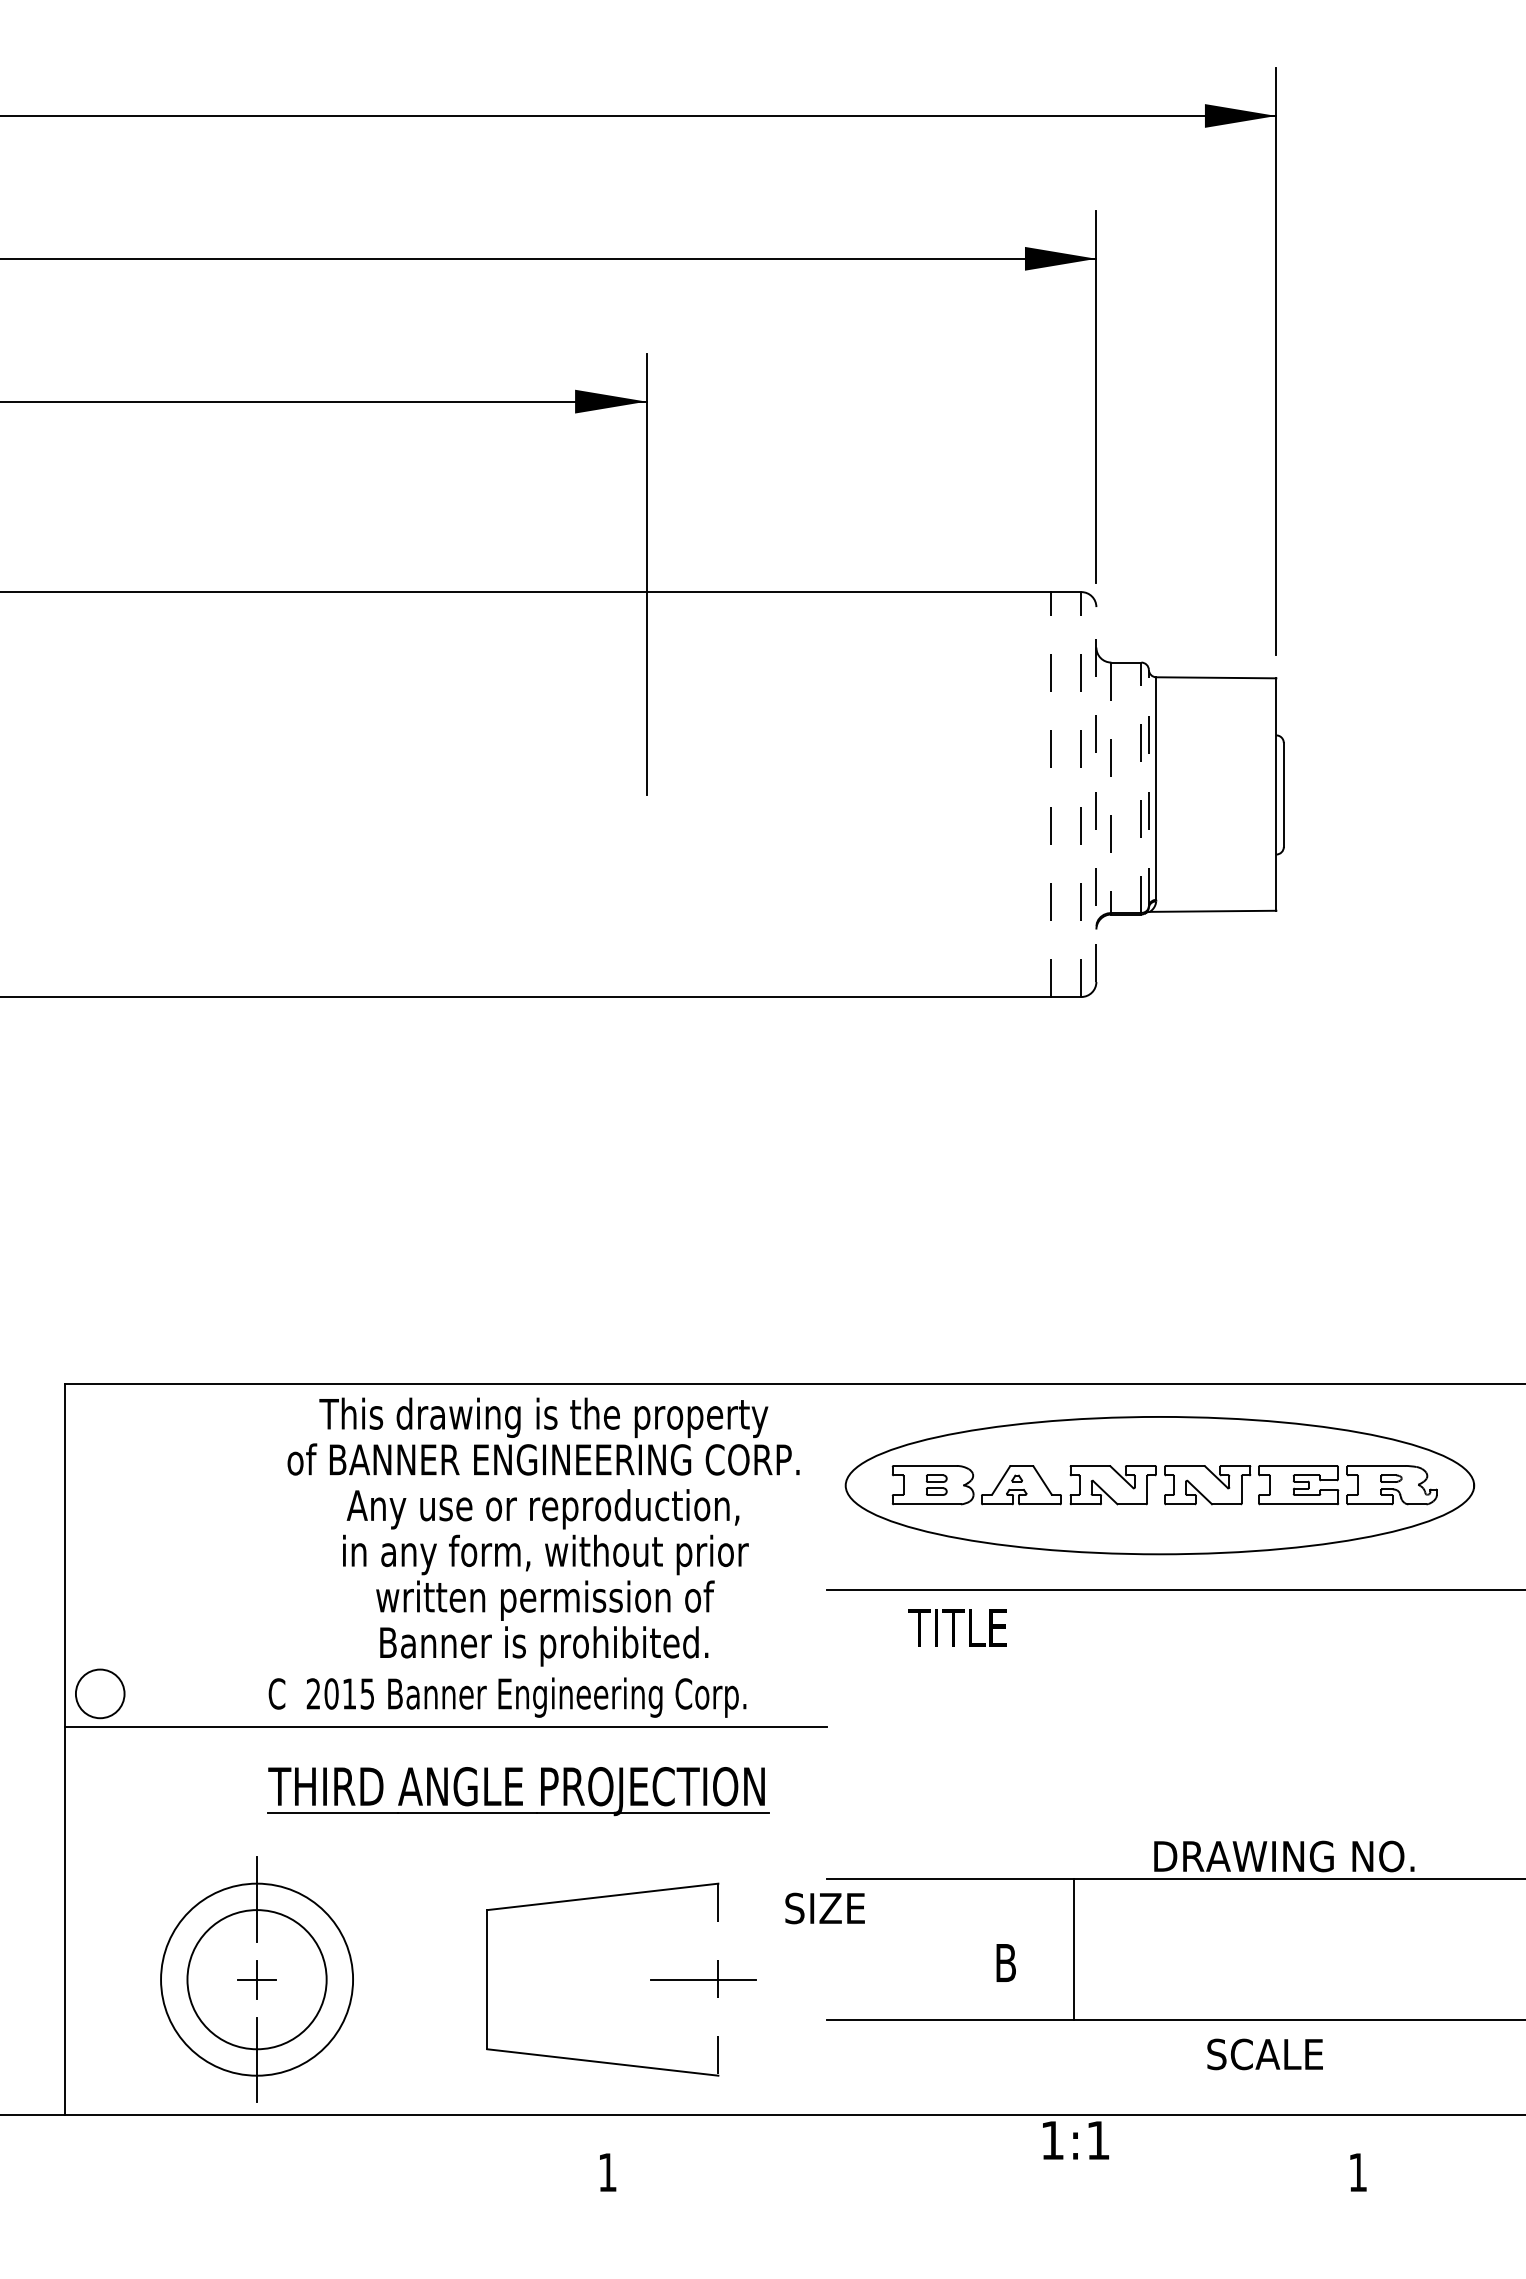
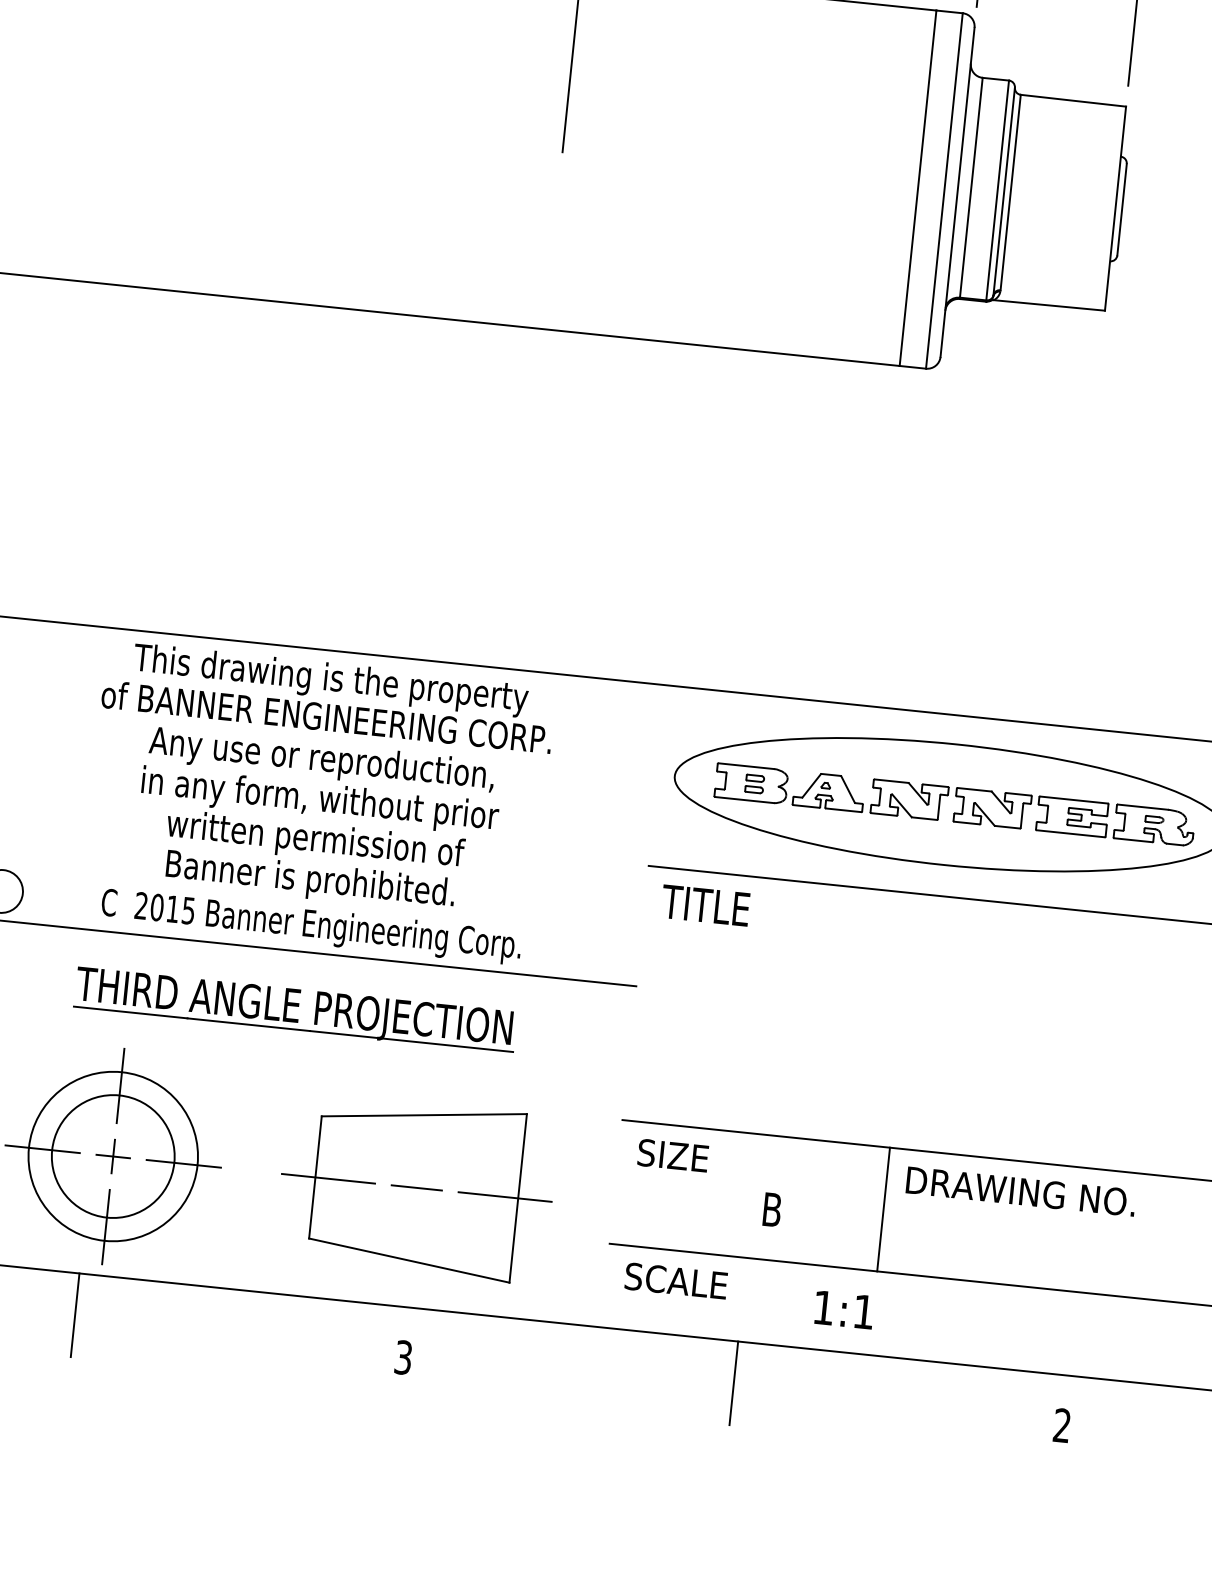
line: (1148, 787) -> (1003, 190), dashed -> solid
line: (1111, 788) -> (971, 188), dashed -> solid
line: (1141, 788) -> (997, 191), dashed -> solid
line: (1051, 794) -> (918, 188), dashed -> solid
line: (1081, 794) -> (944, 190), dashed -> solid
line: (1096, 794) -> (957, 192), dashed -> solid
text: (543, 1531) -> (320, 780), moved
text: (957, 1627) -> (705, 905), moved
text: (507, 1697) -> (311, 926), moved
part: (518, 1791) -> (295, 1010), moved
text: (1284, 1856) -> (1021, 1191), moved
text: (824, 1908) -> (672, 1155), moved
line: (1073, 1949) -> (883, 1209), moved
line: (176, 1979) -> (42, 1149), added
line: (337, 1979) -> (183, 1163), added
line: (502, 1979) -> (328, 1178), added
line: (602, 1979) -> (416, 1187), added
line: (718, 1980) -> (518, 1199), dashed -> solid
text: (1264, 2054) -> (675, 1281), moved
text: (1075, 2140) -> (843, 1309), moved
line: (232, 2162) -> (75, 1314), added
line: (982, 2162) -> (733, 1382), added
text: (1357, 2171) -> (1061, 1424), 1 -> 2
text: (607, 2172) -> (403, 1357), 1 -> 3

